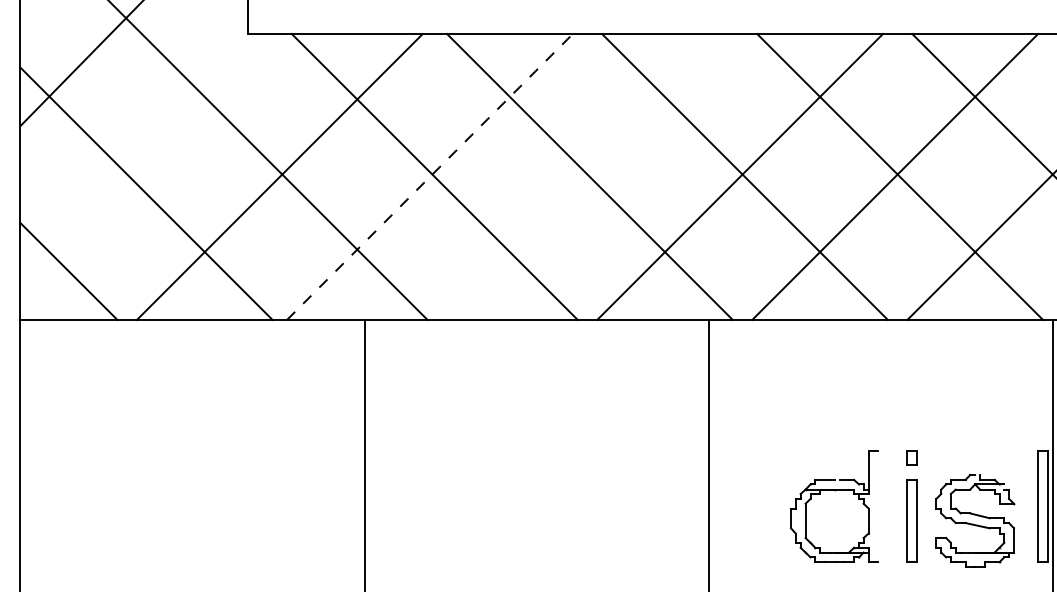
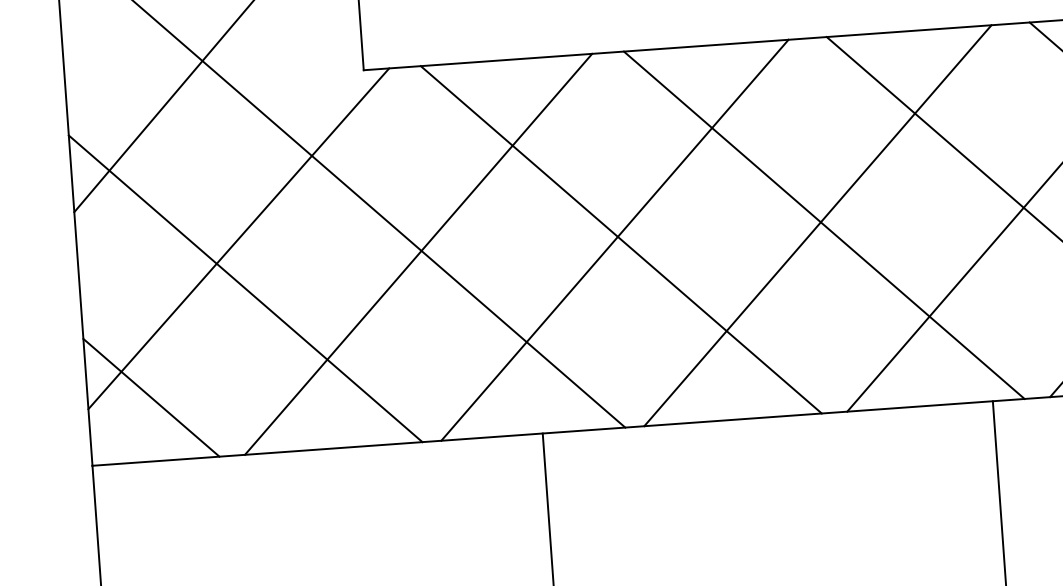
line: (143, 155) -> (238, 239), added
line: (430, 176) -> (615, 239), dashed -> solid
line: (584, 176) -> (817, 225), added

